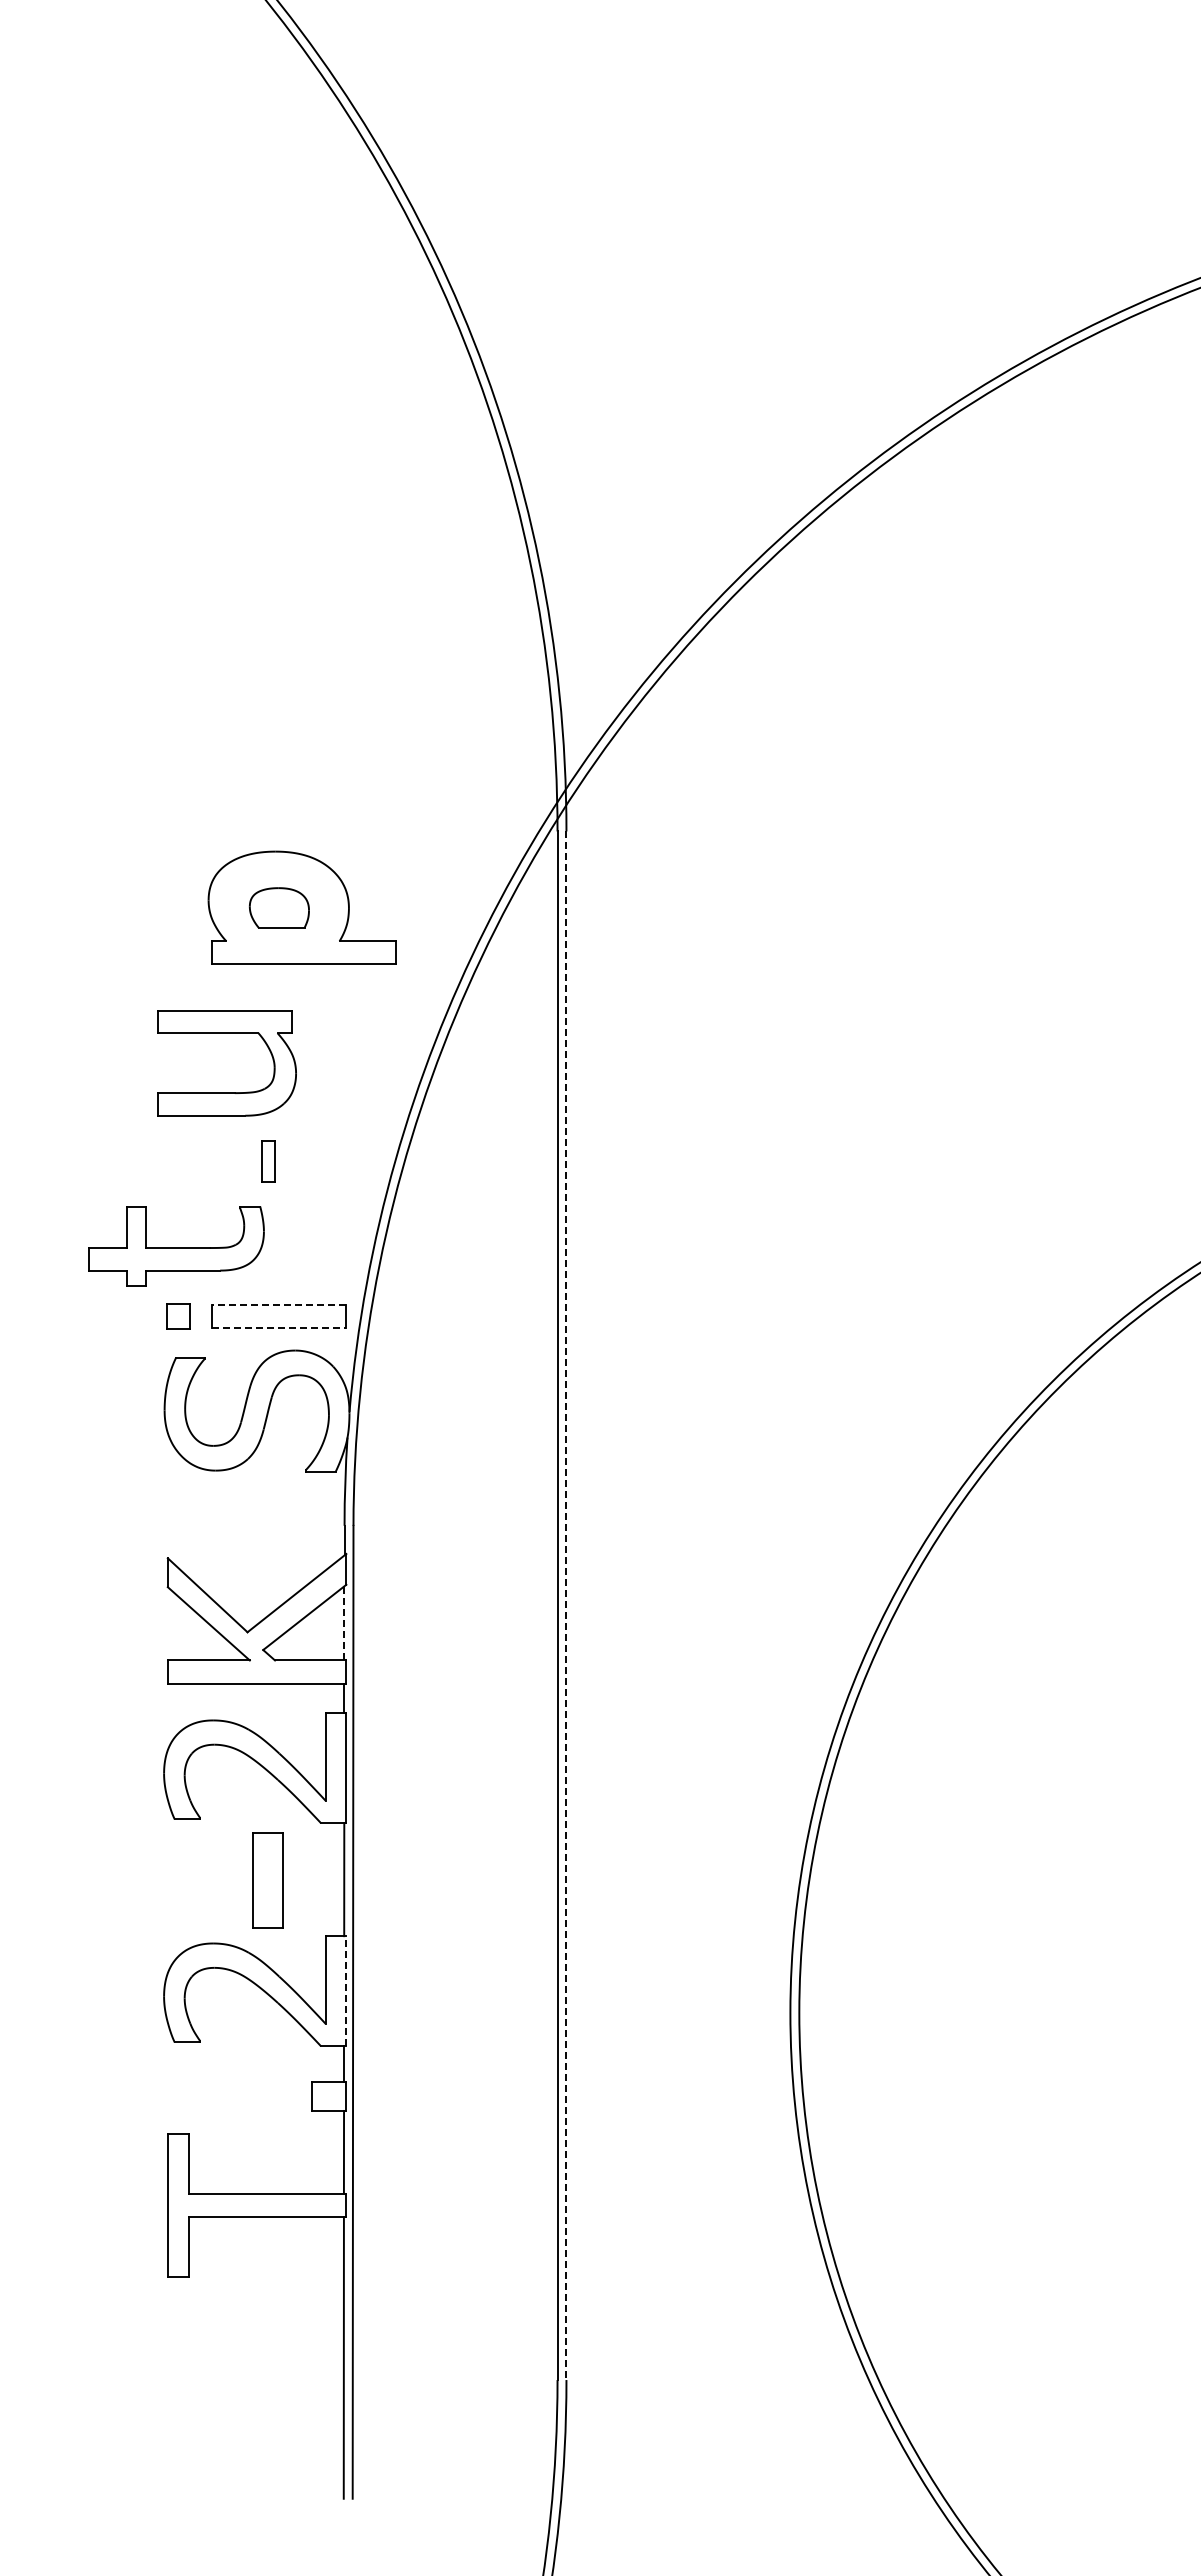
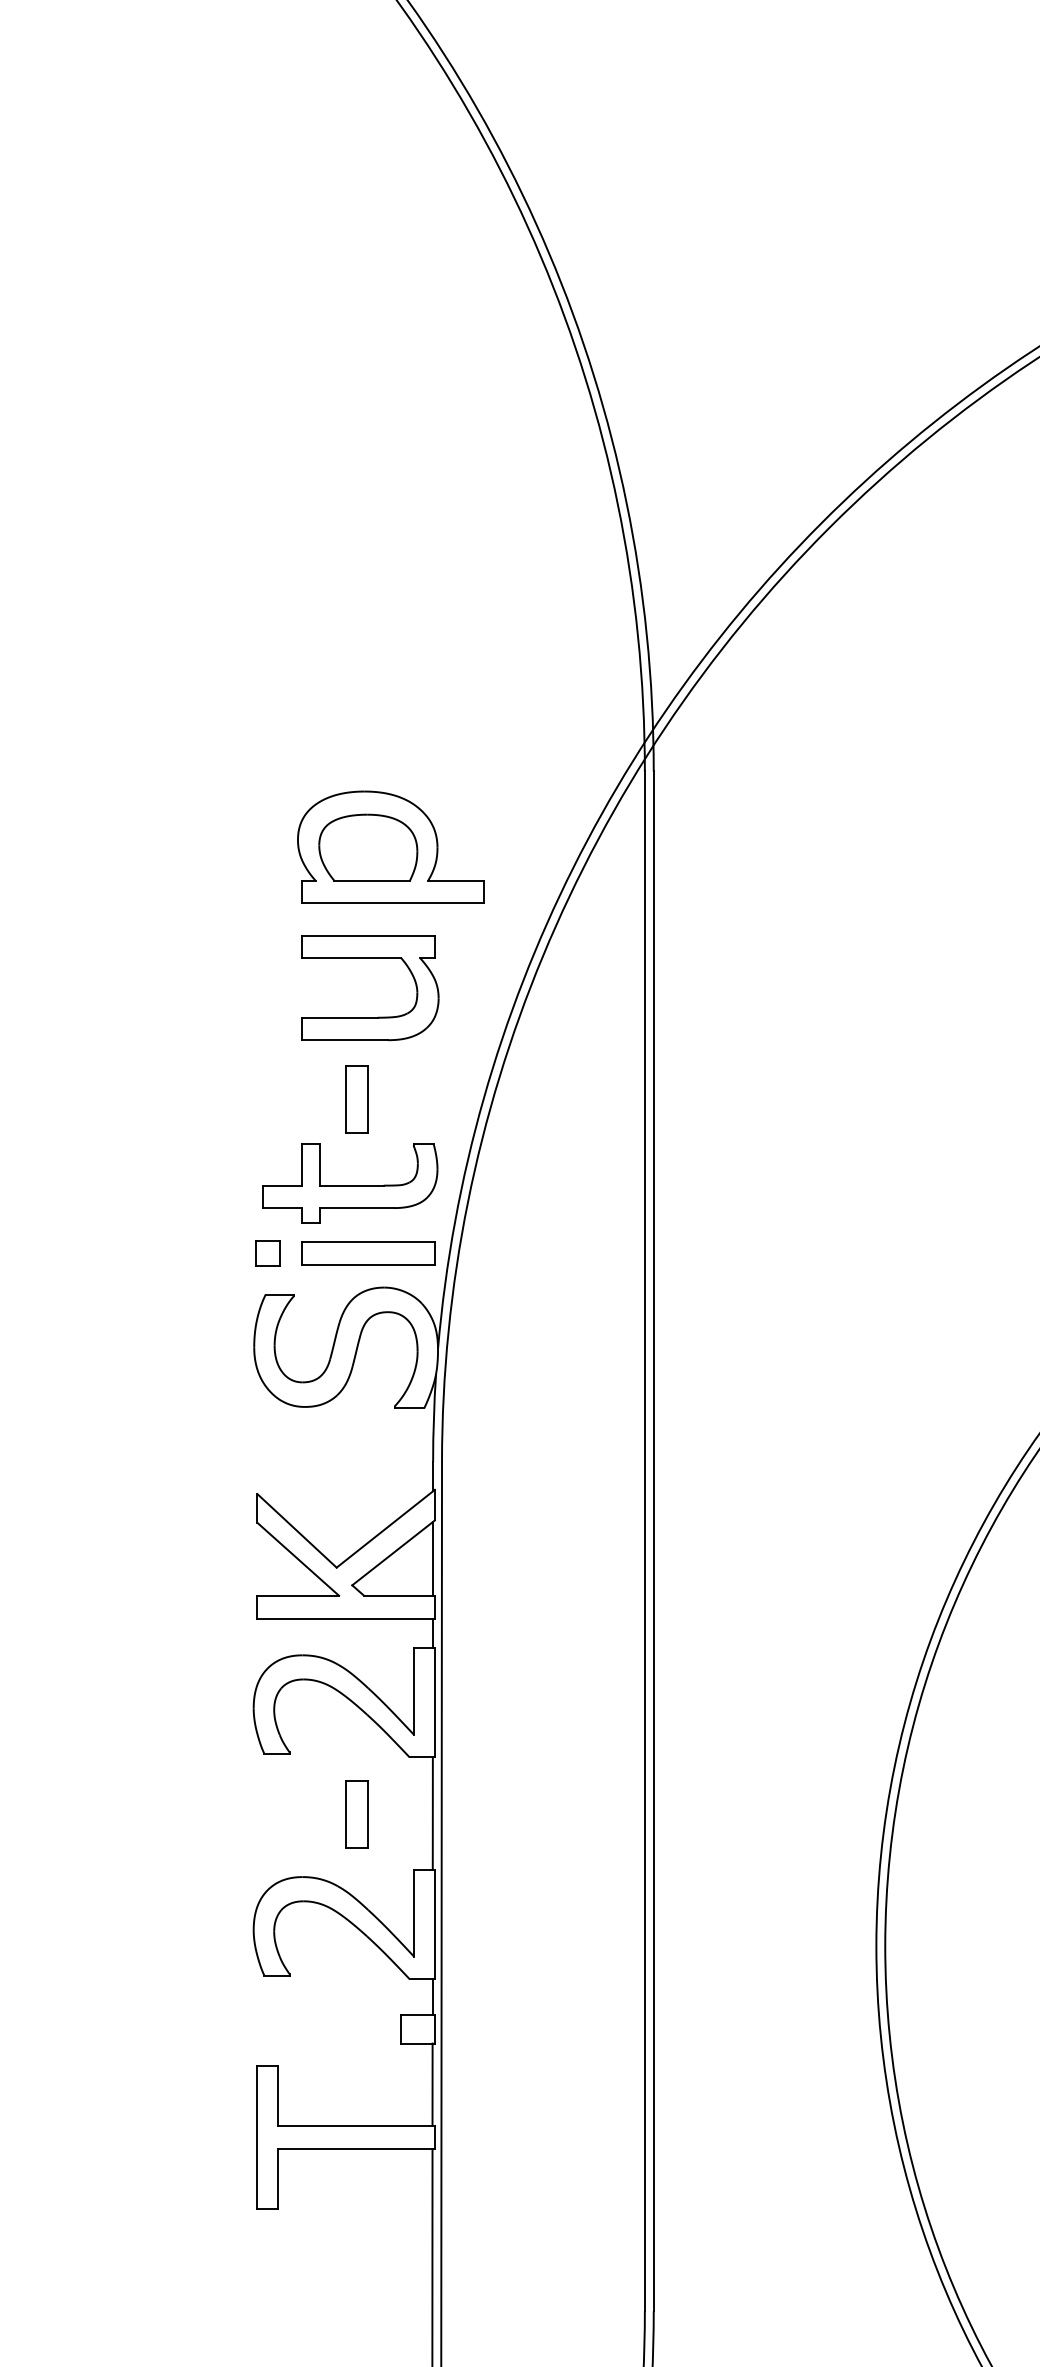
part: (279, 907) -> (368, 847), size x1.67
part: (226, 1092) -> (369, 1017), moved
part: (267, 1161) -> (356, 1099), size x1.67
part: (176, 1246) -> (350, 1184), moved
line: (279, 1305) -> (368, 1242), dashed -> solid
line: (279, 1327) -> (368, 1264), dashed -> solid
line: (566, 1606) -> (653, 1542), dashed -> solid
line: (344, 1622) -> (433, 1557), dashed -> solid
part: (267, 1880) -> (356, 1814), size x0.71
line: (346, 1990) -> (435, 1923), dashed -> solid

